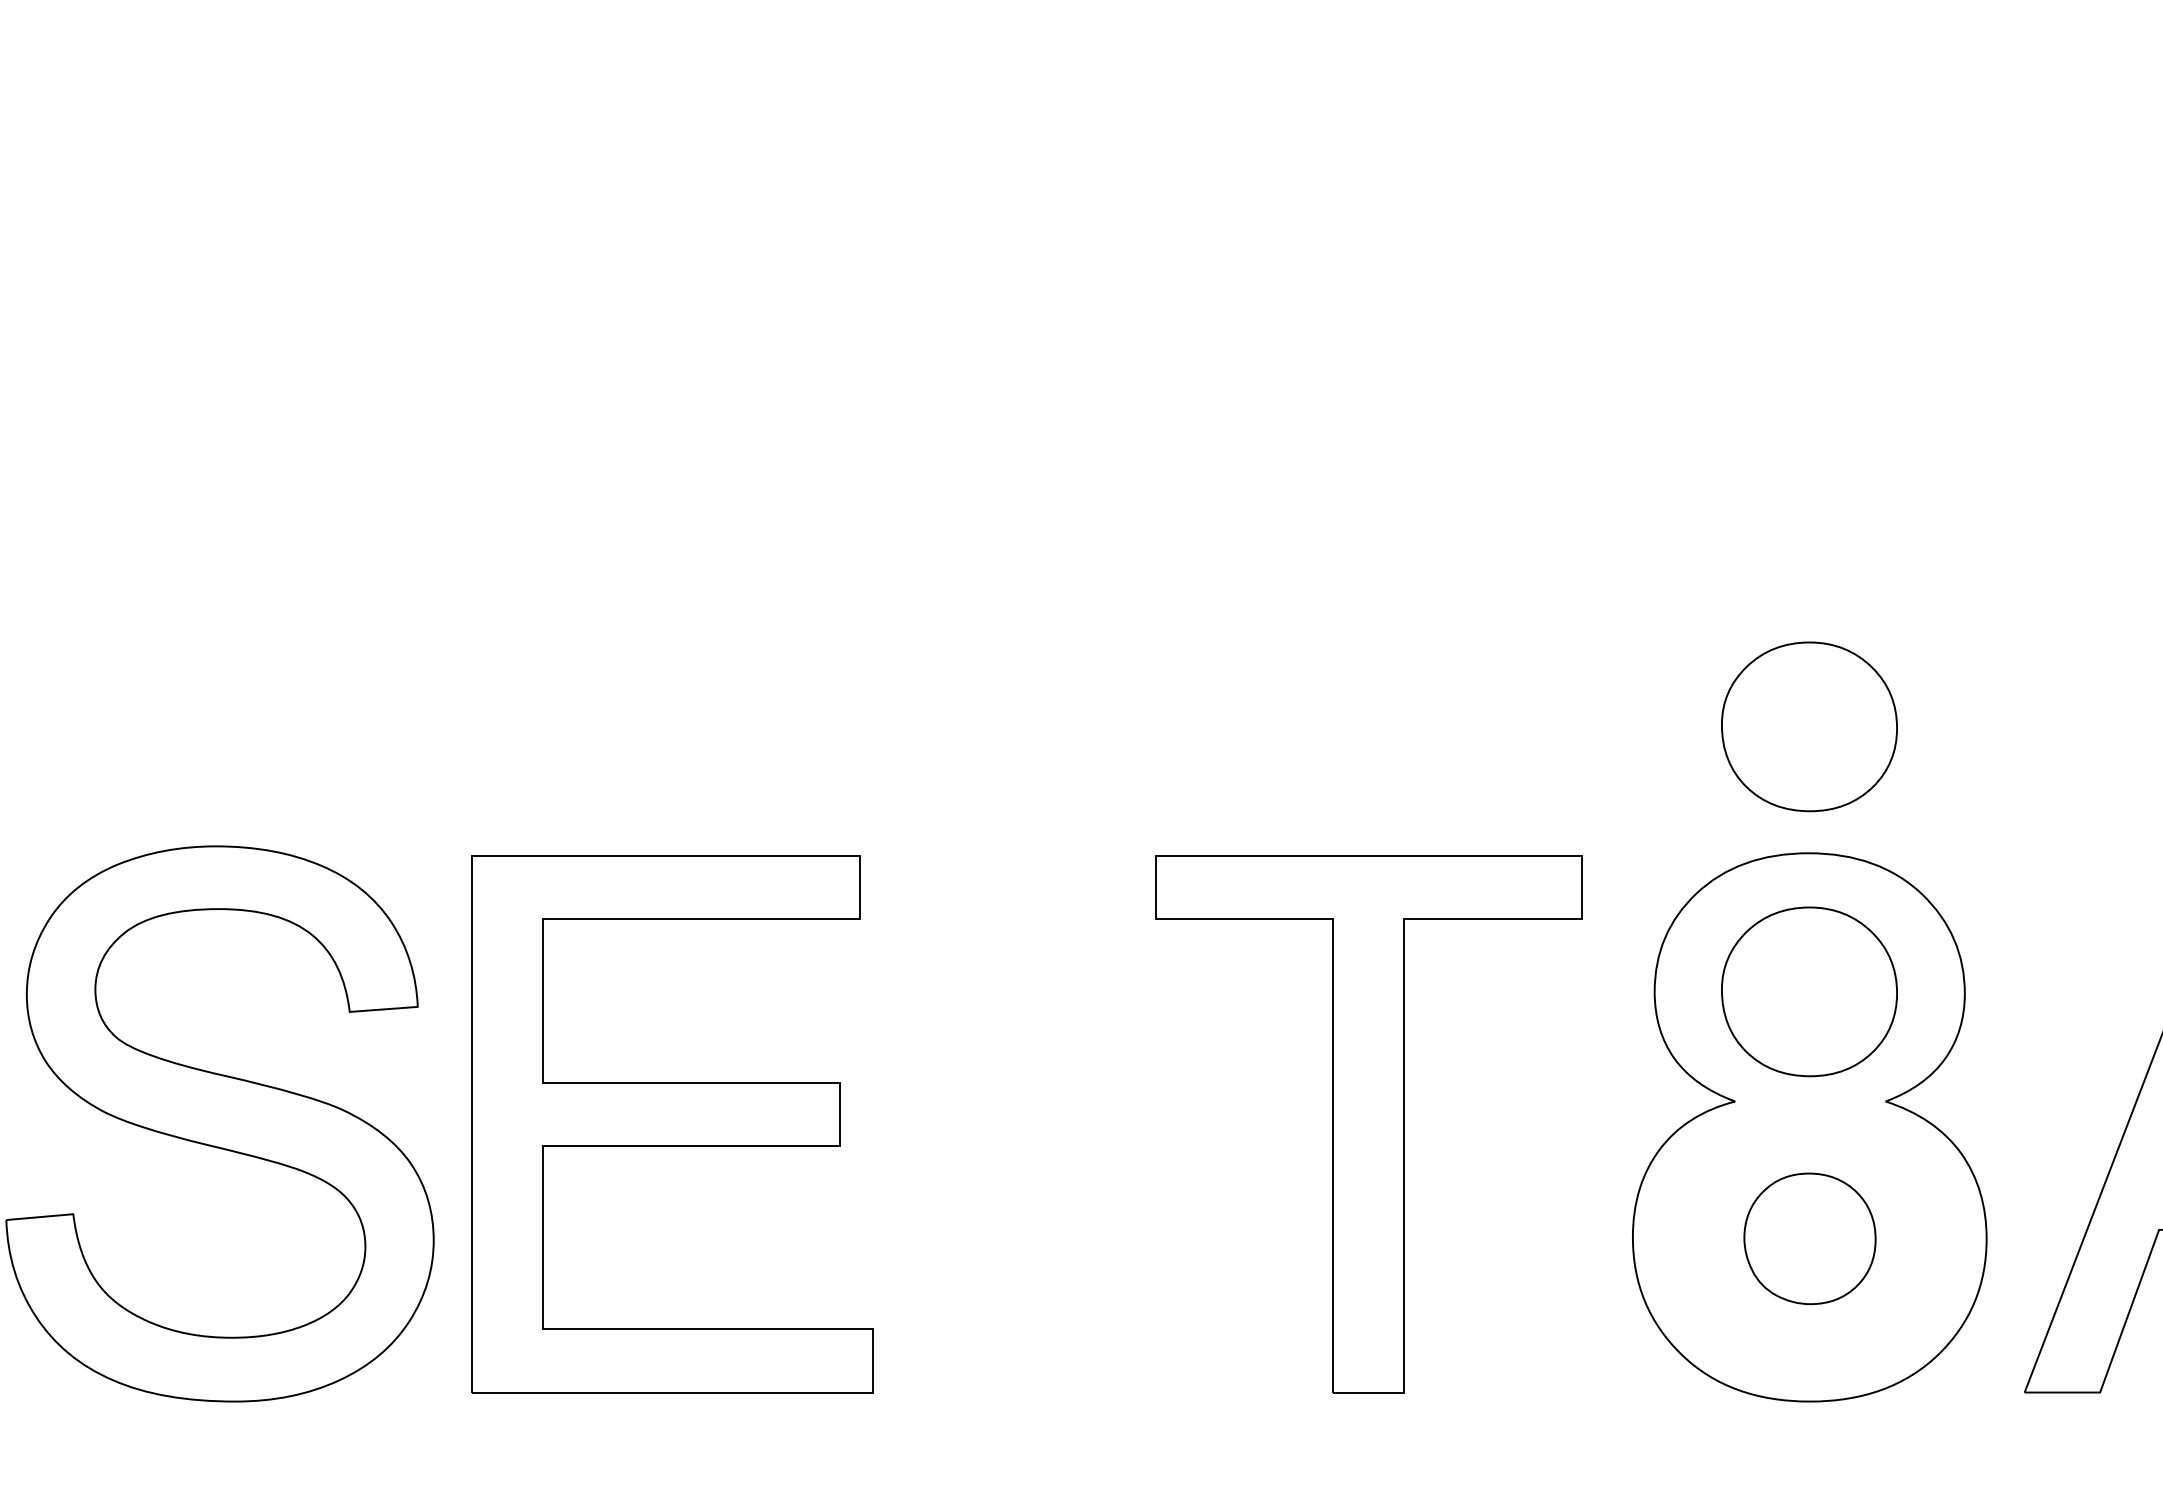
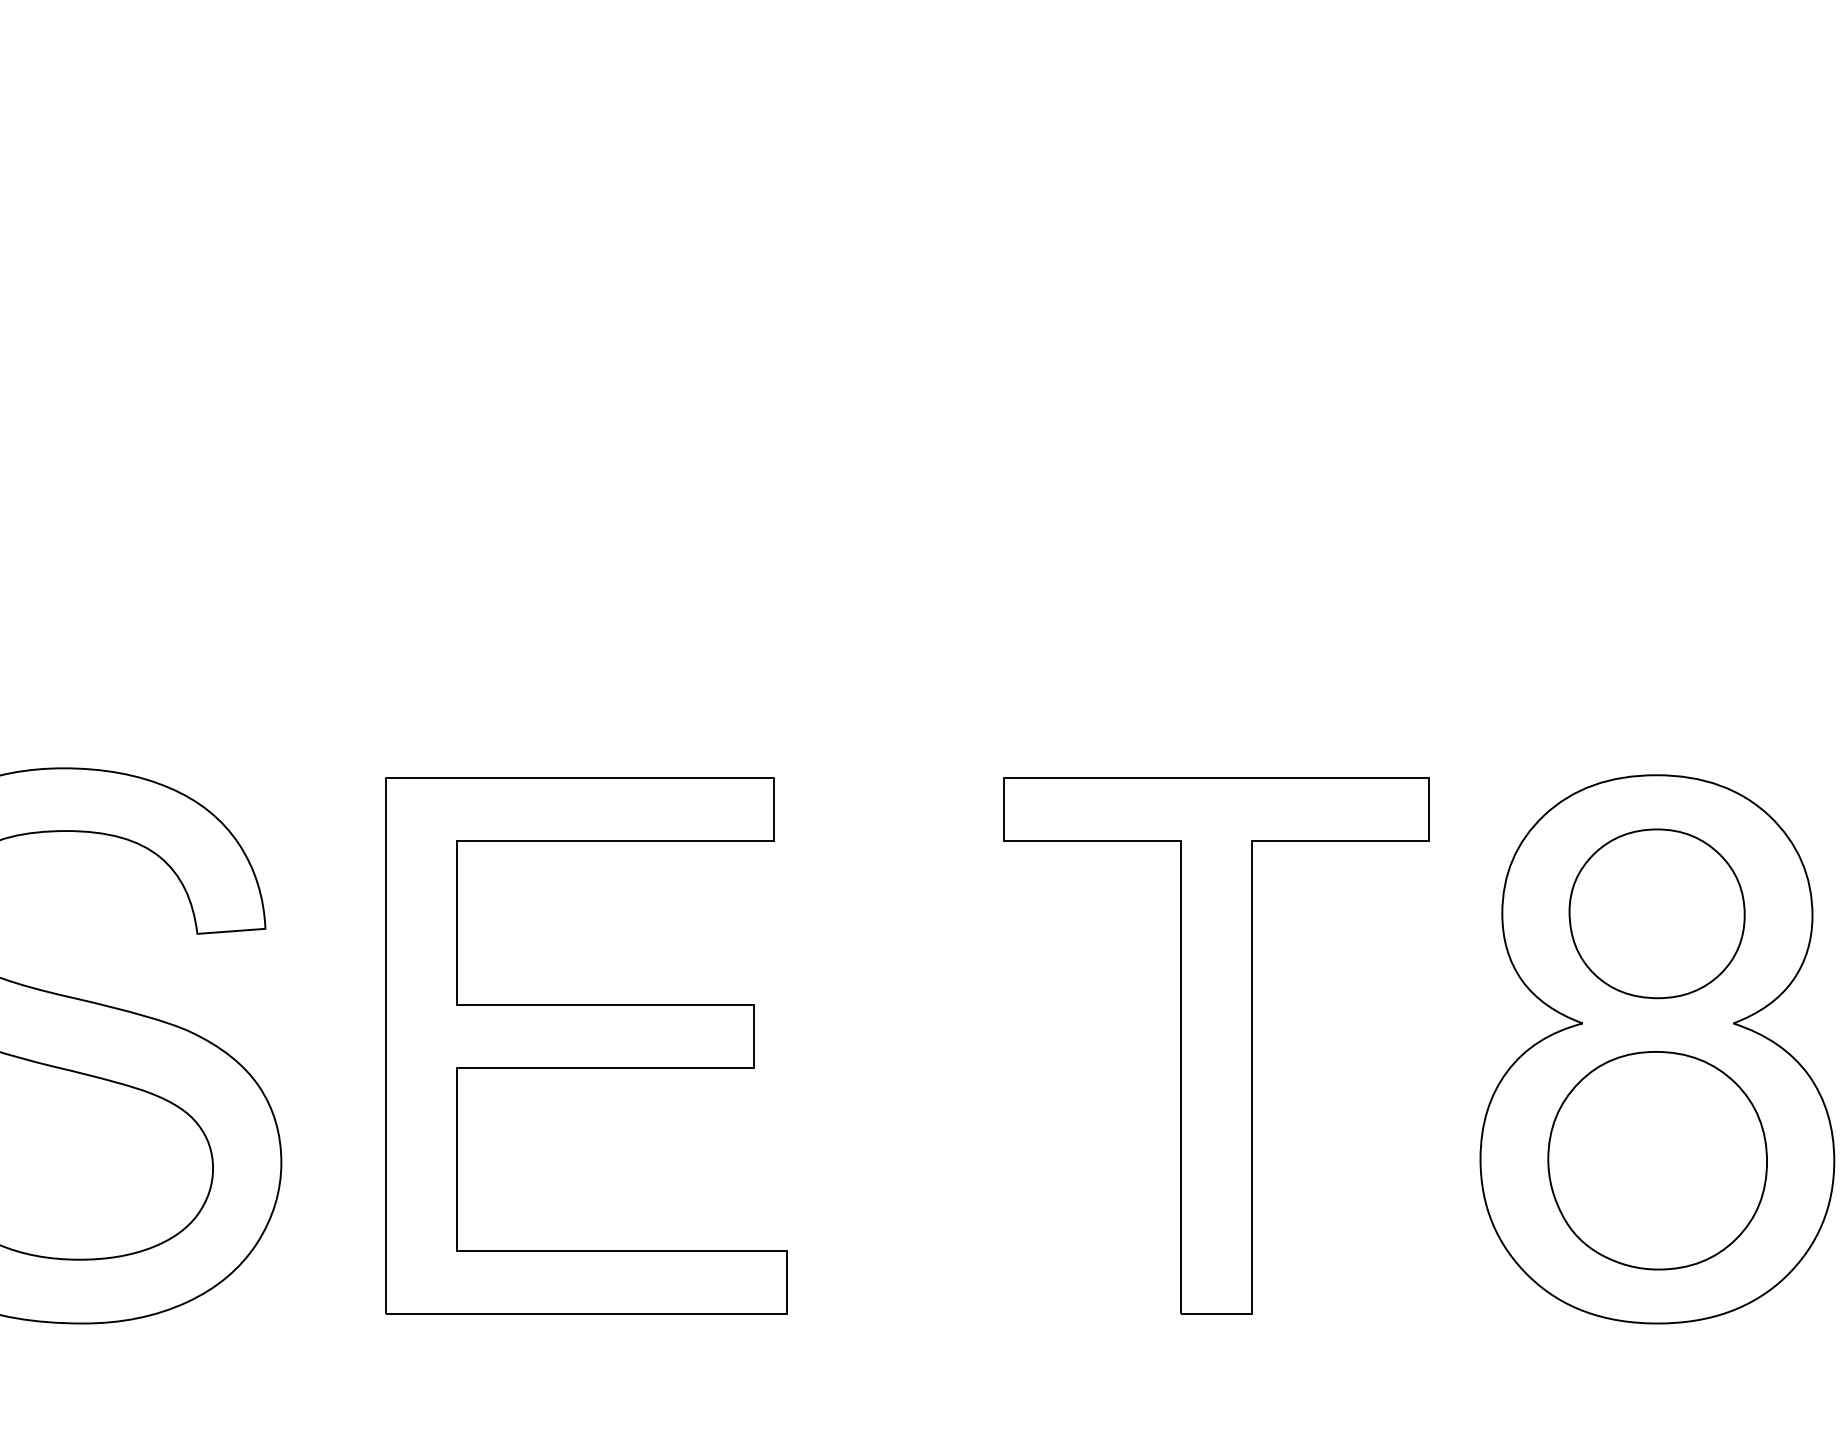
part: (1809, 726) -> (1657, 648), removed
part: (672, 1124) -> (586, 1046), moved
part: (1809, 1238) -> (1657, 1160), size x1.67

